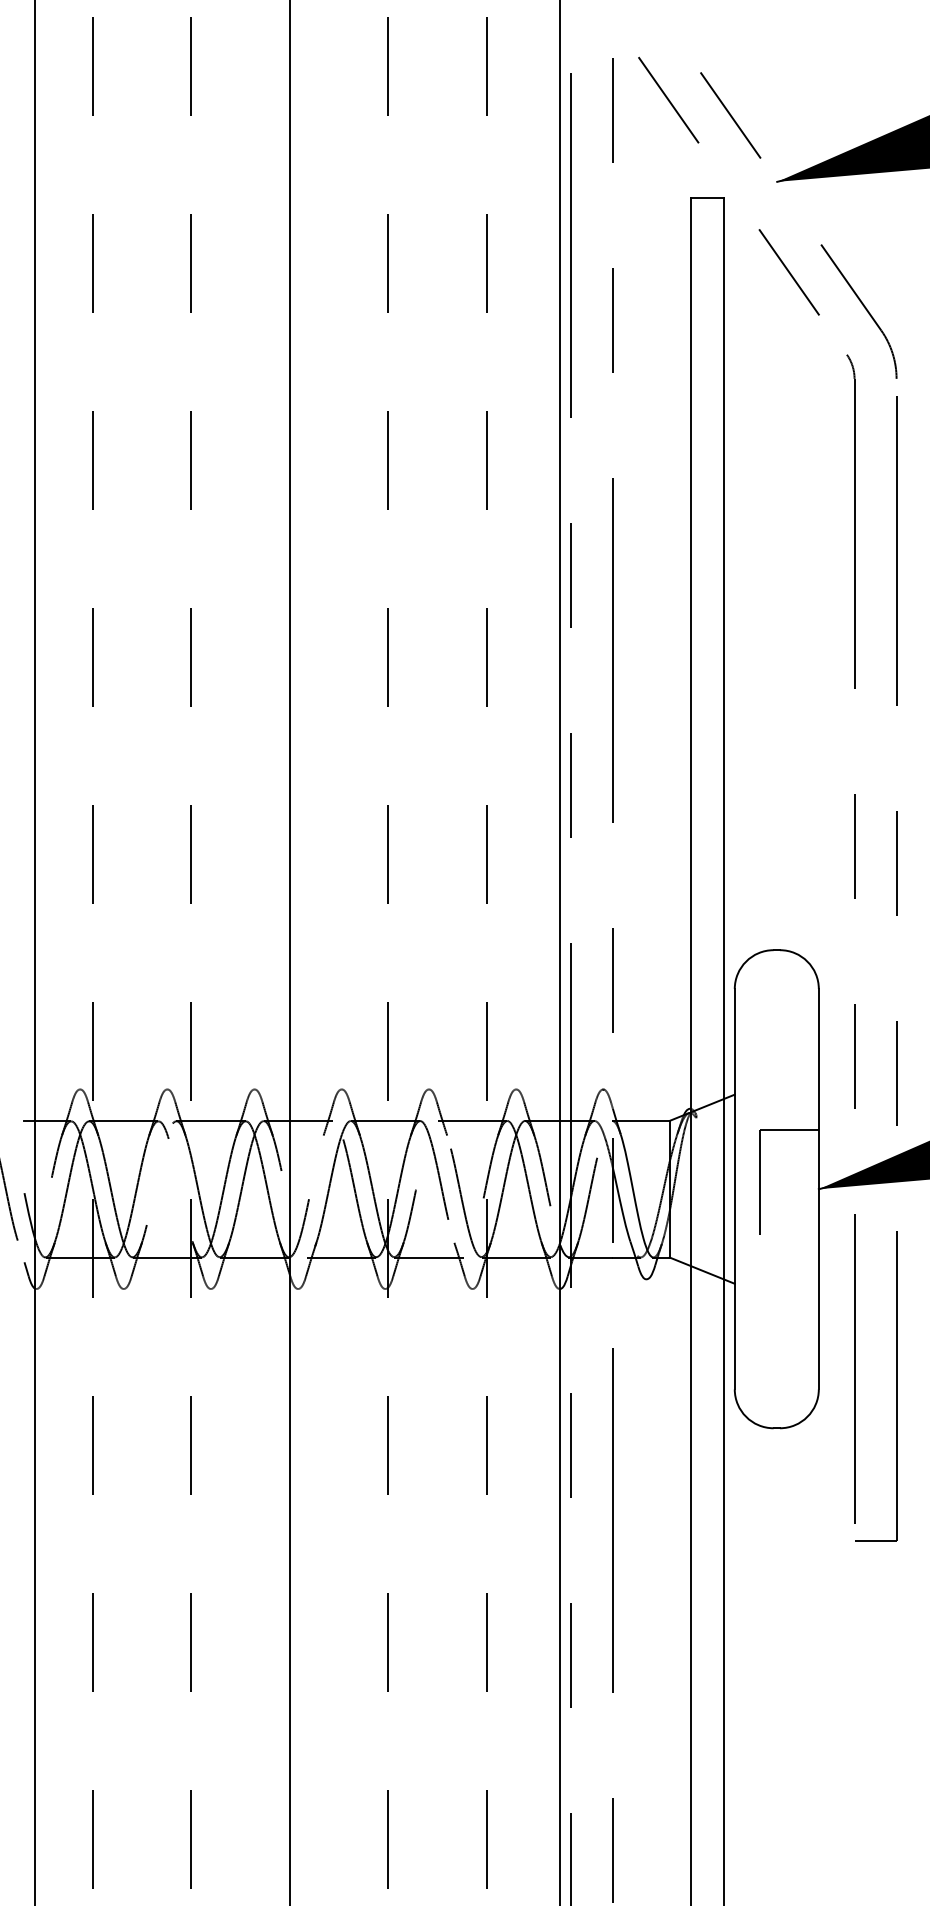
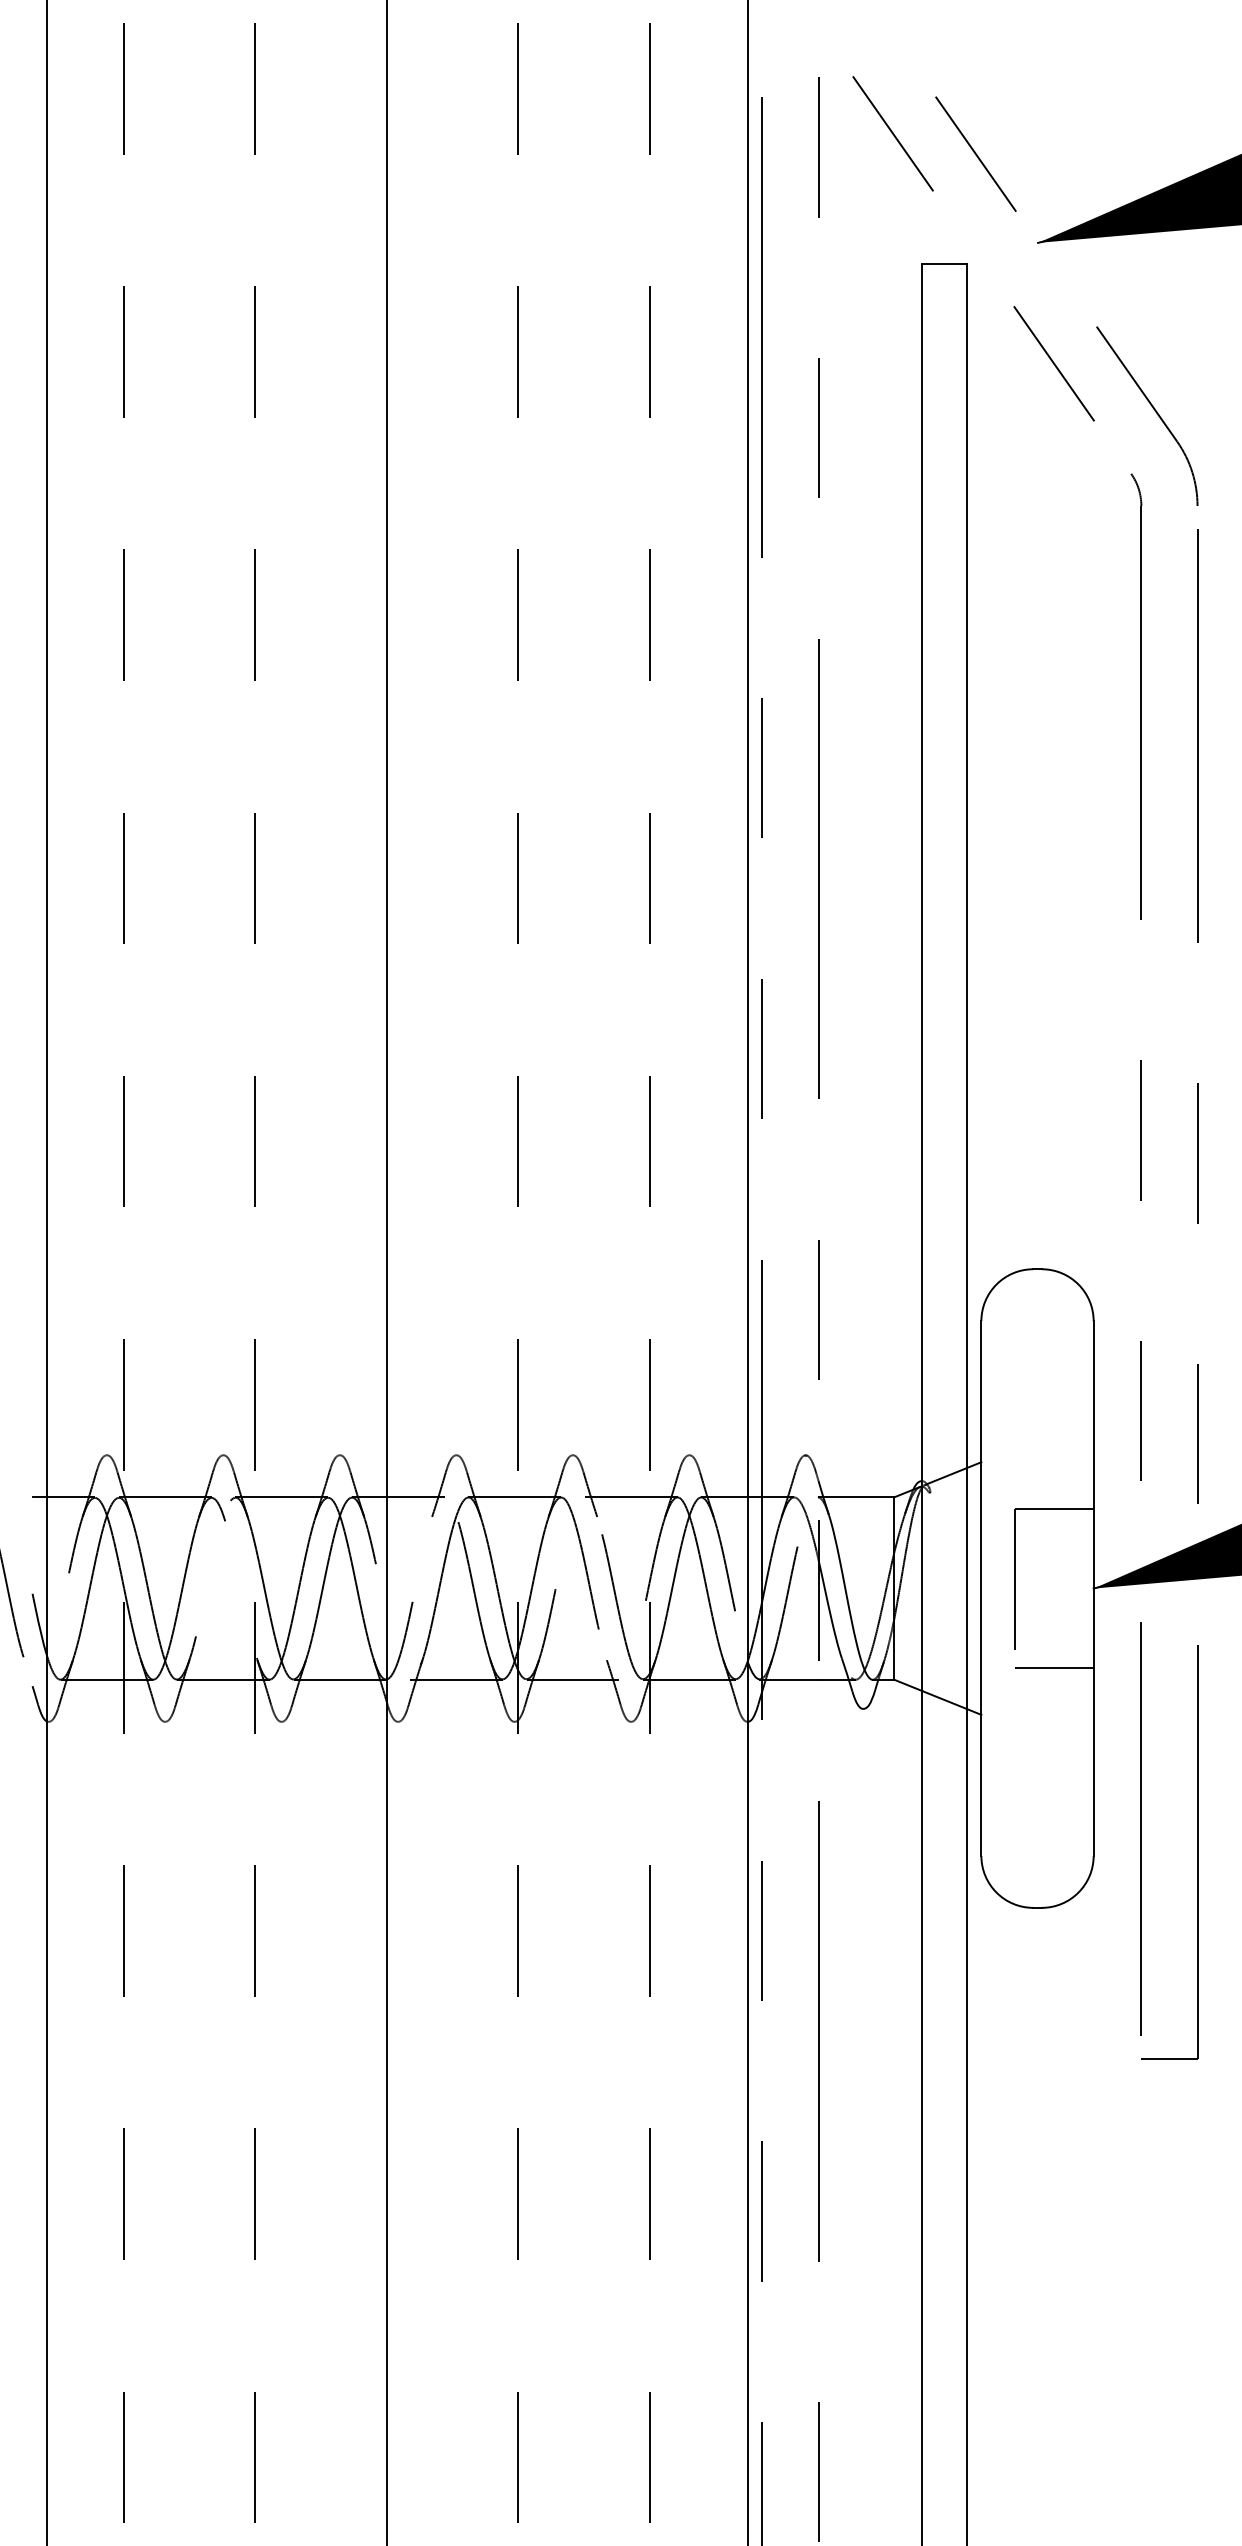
line: (789, 1248) -> (1054, 1667), added

